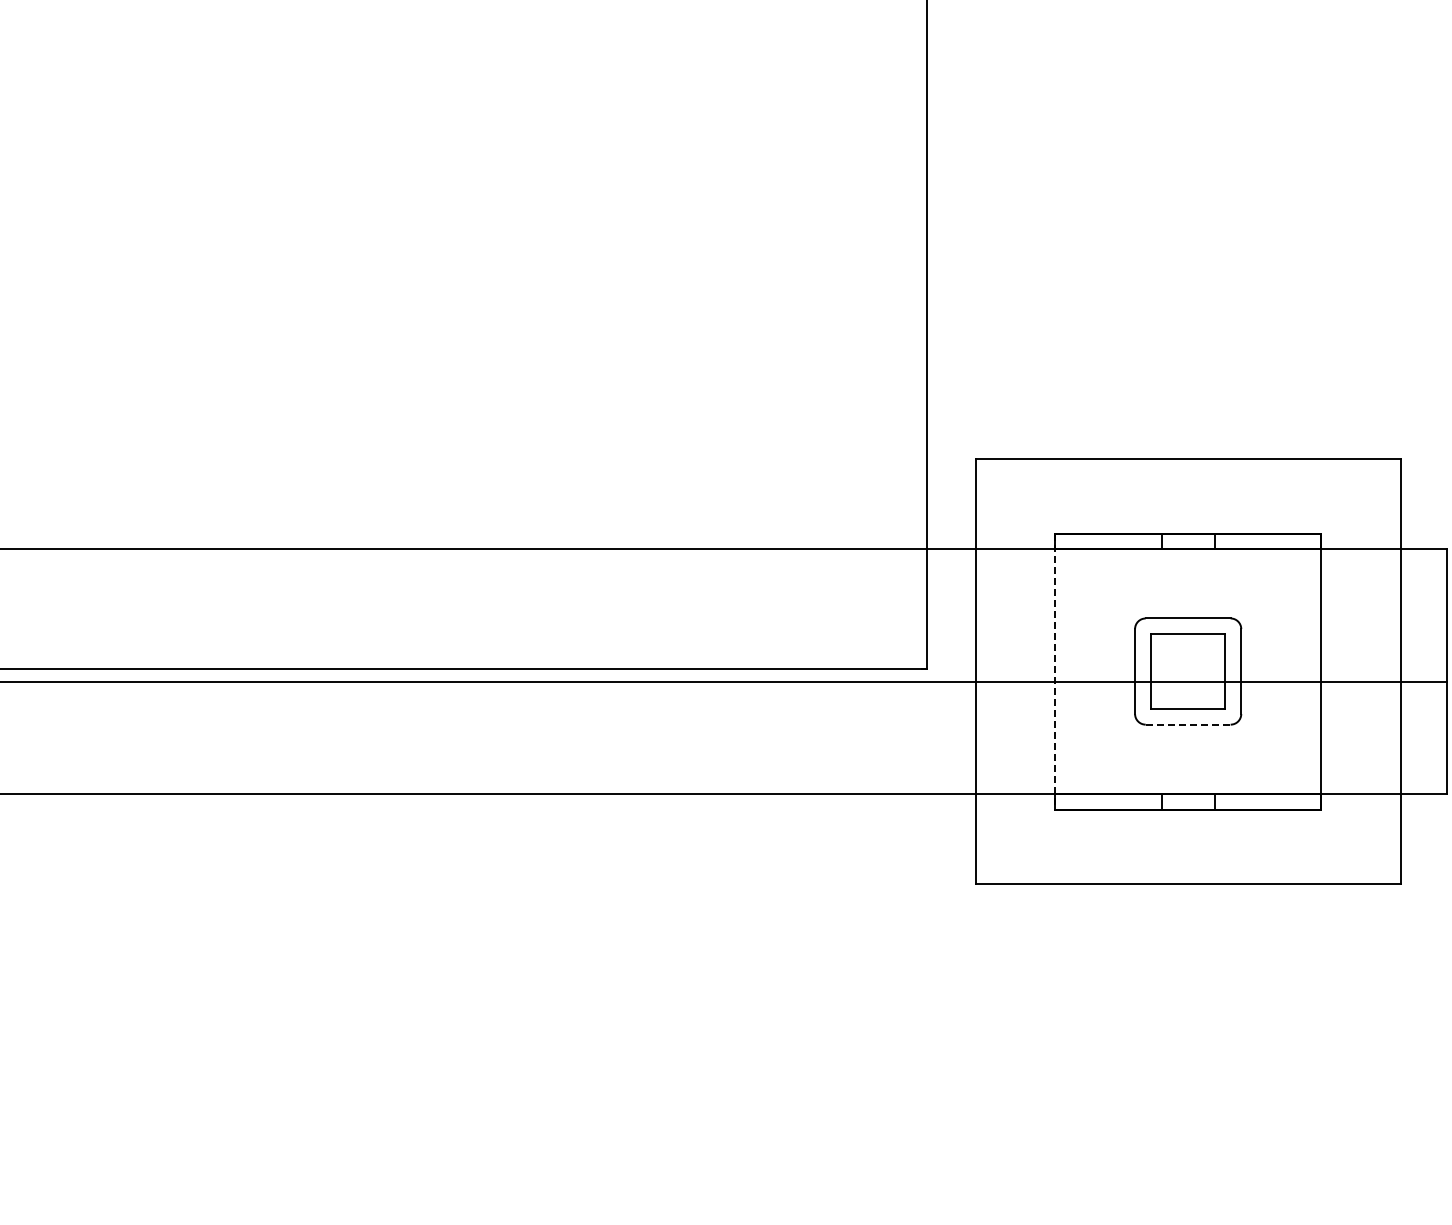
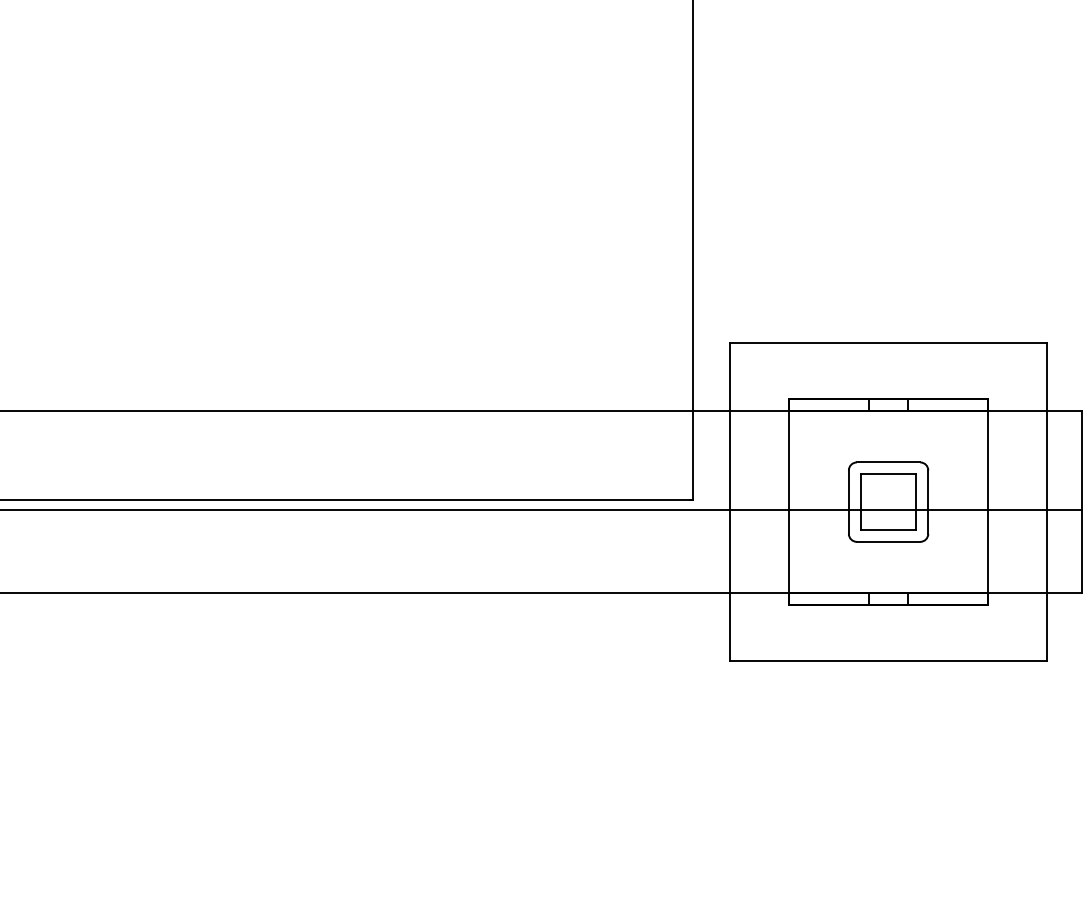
line: (1055, 672) -> (789, 502), dashed -> solid
line: (1188, 724) -> (888, 541), dashed -> solid

